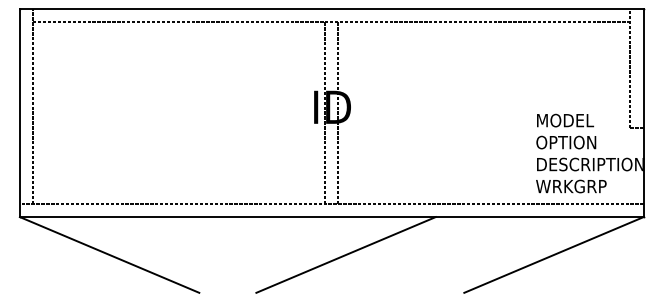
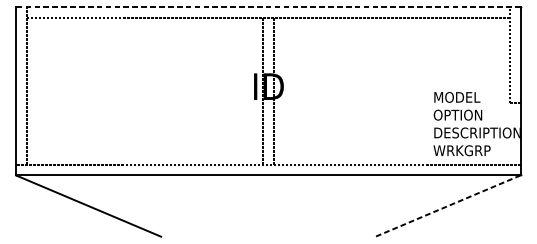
line: (331, 9) -> (268, 7), solid -> dashed
line: (345, 254) -> (279, 205), removed
line: (553, 255) -> (447, 206), solid -> dashed

